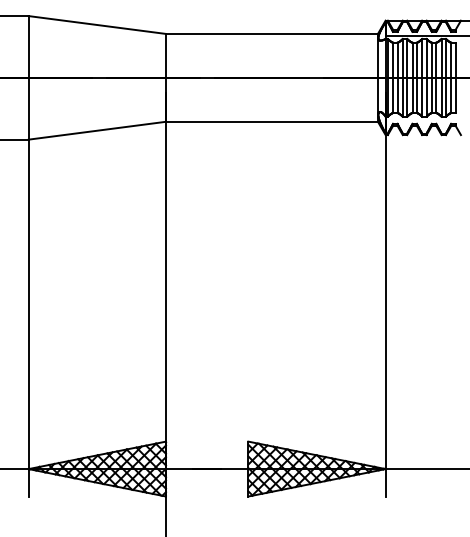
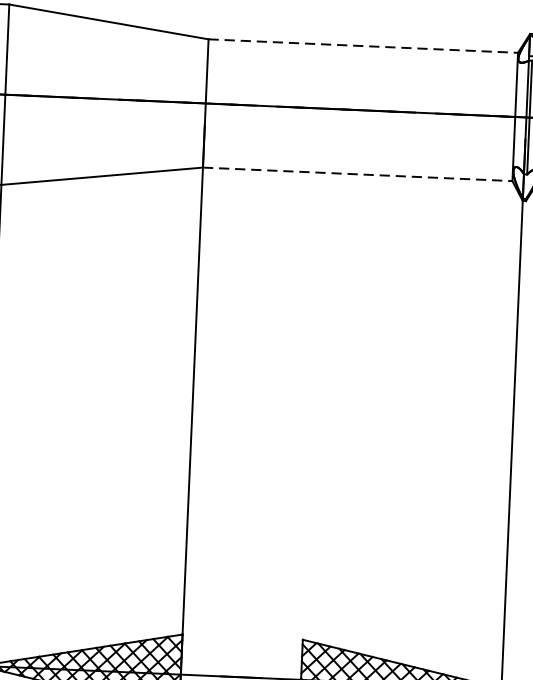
line: (271, 33) -> (362, 45), solid -> dashed
line: (271, 121) -> (357, 173), solid -> dashed

